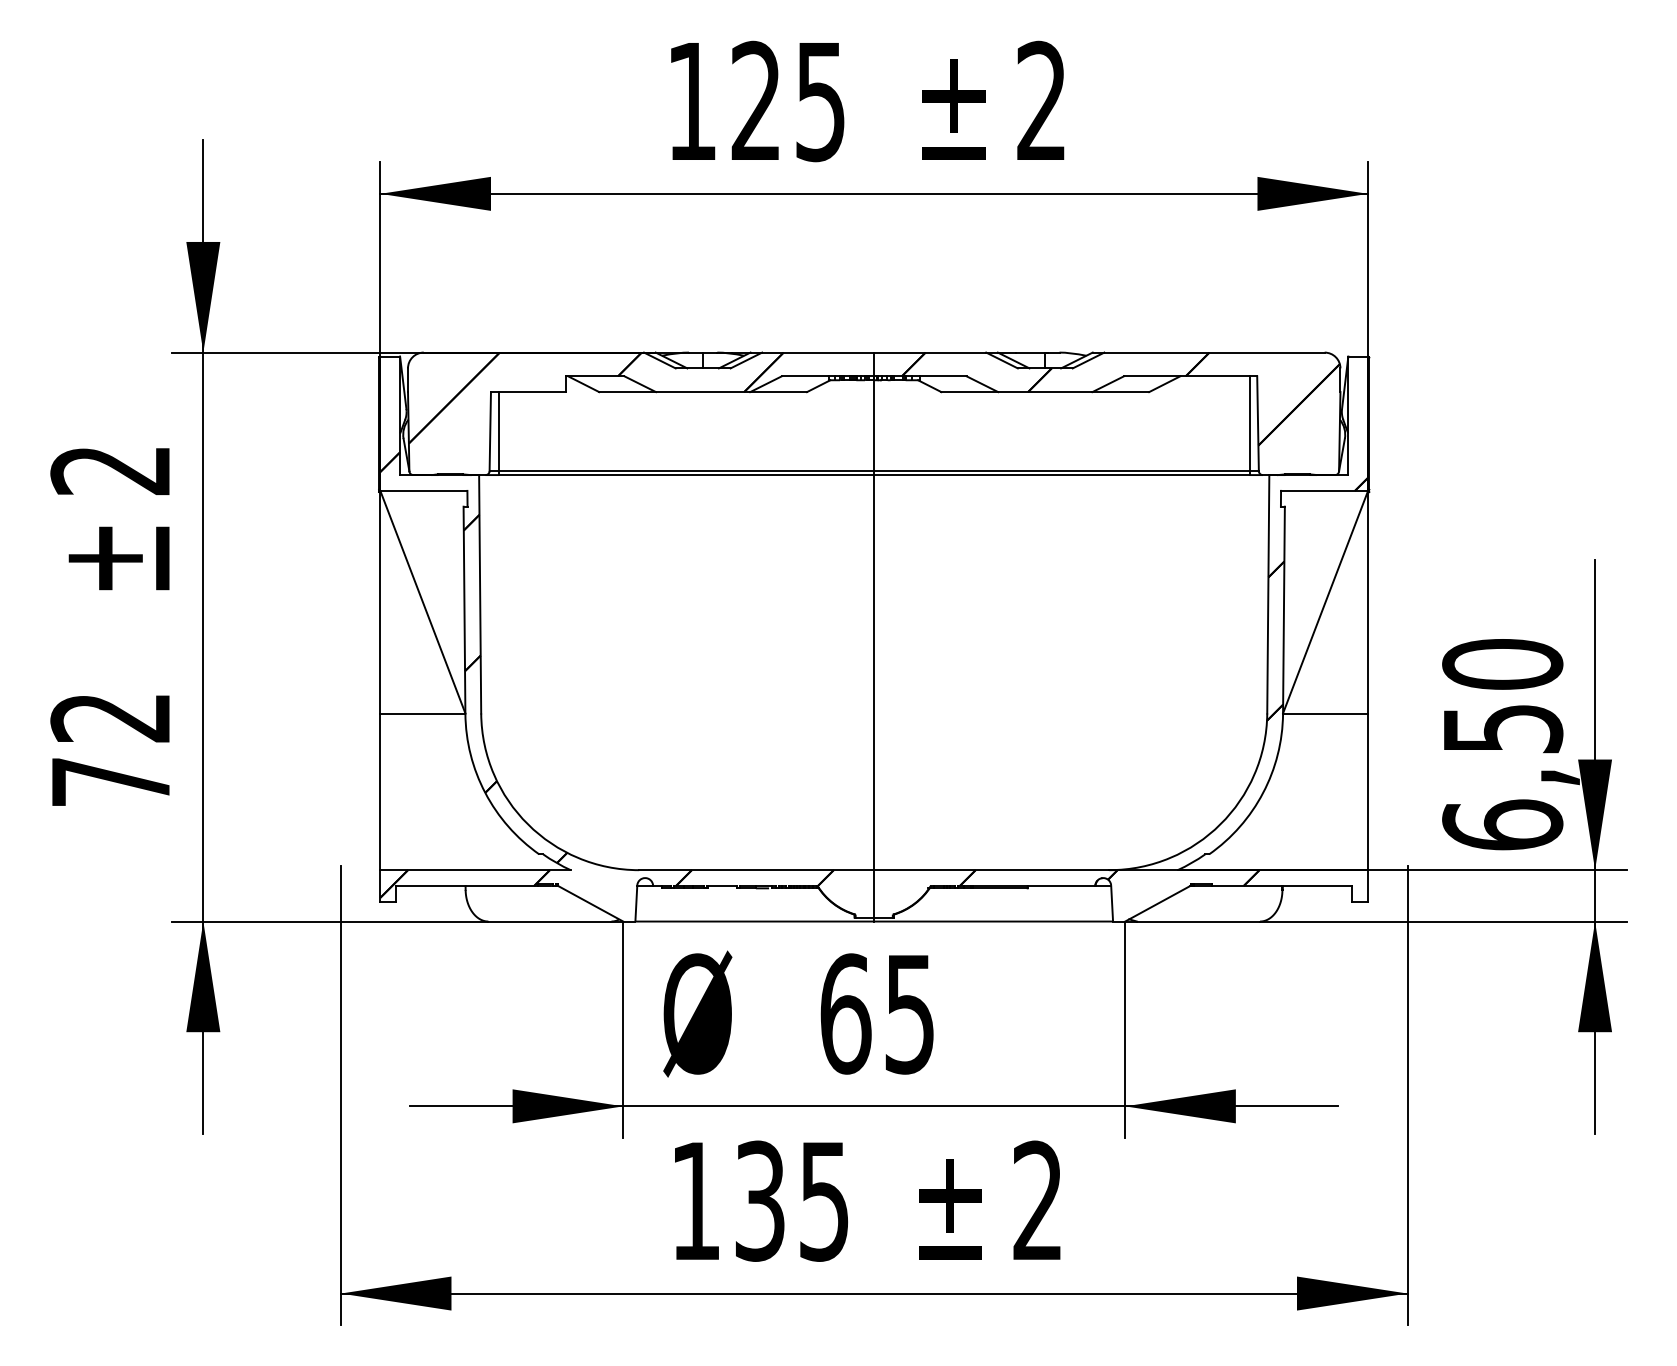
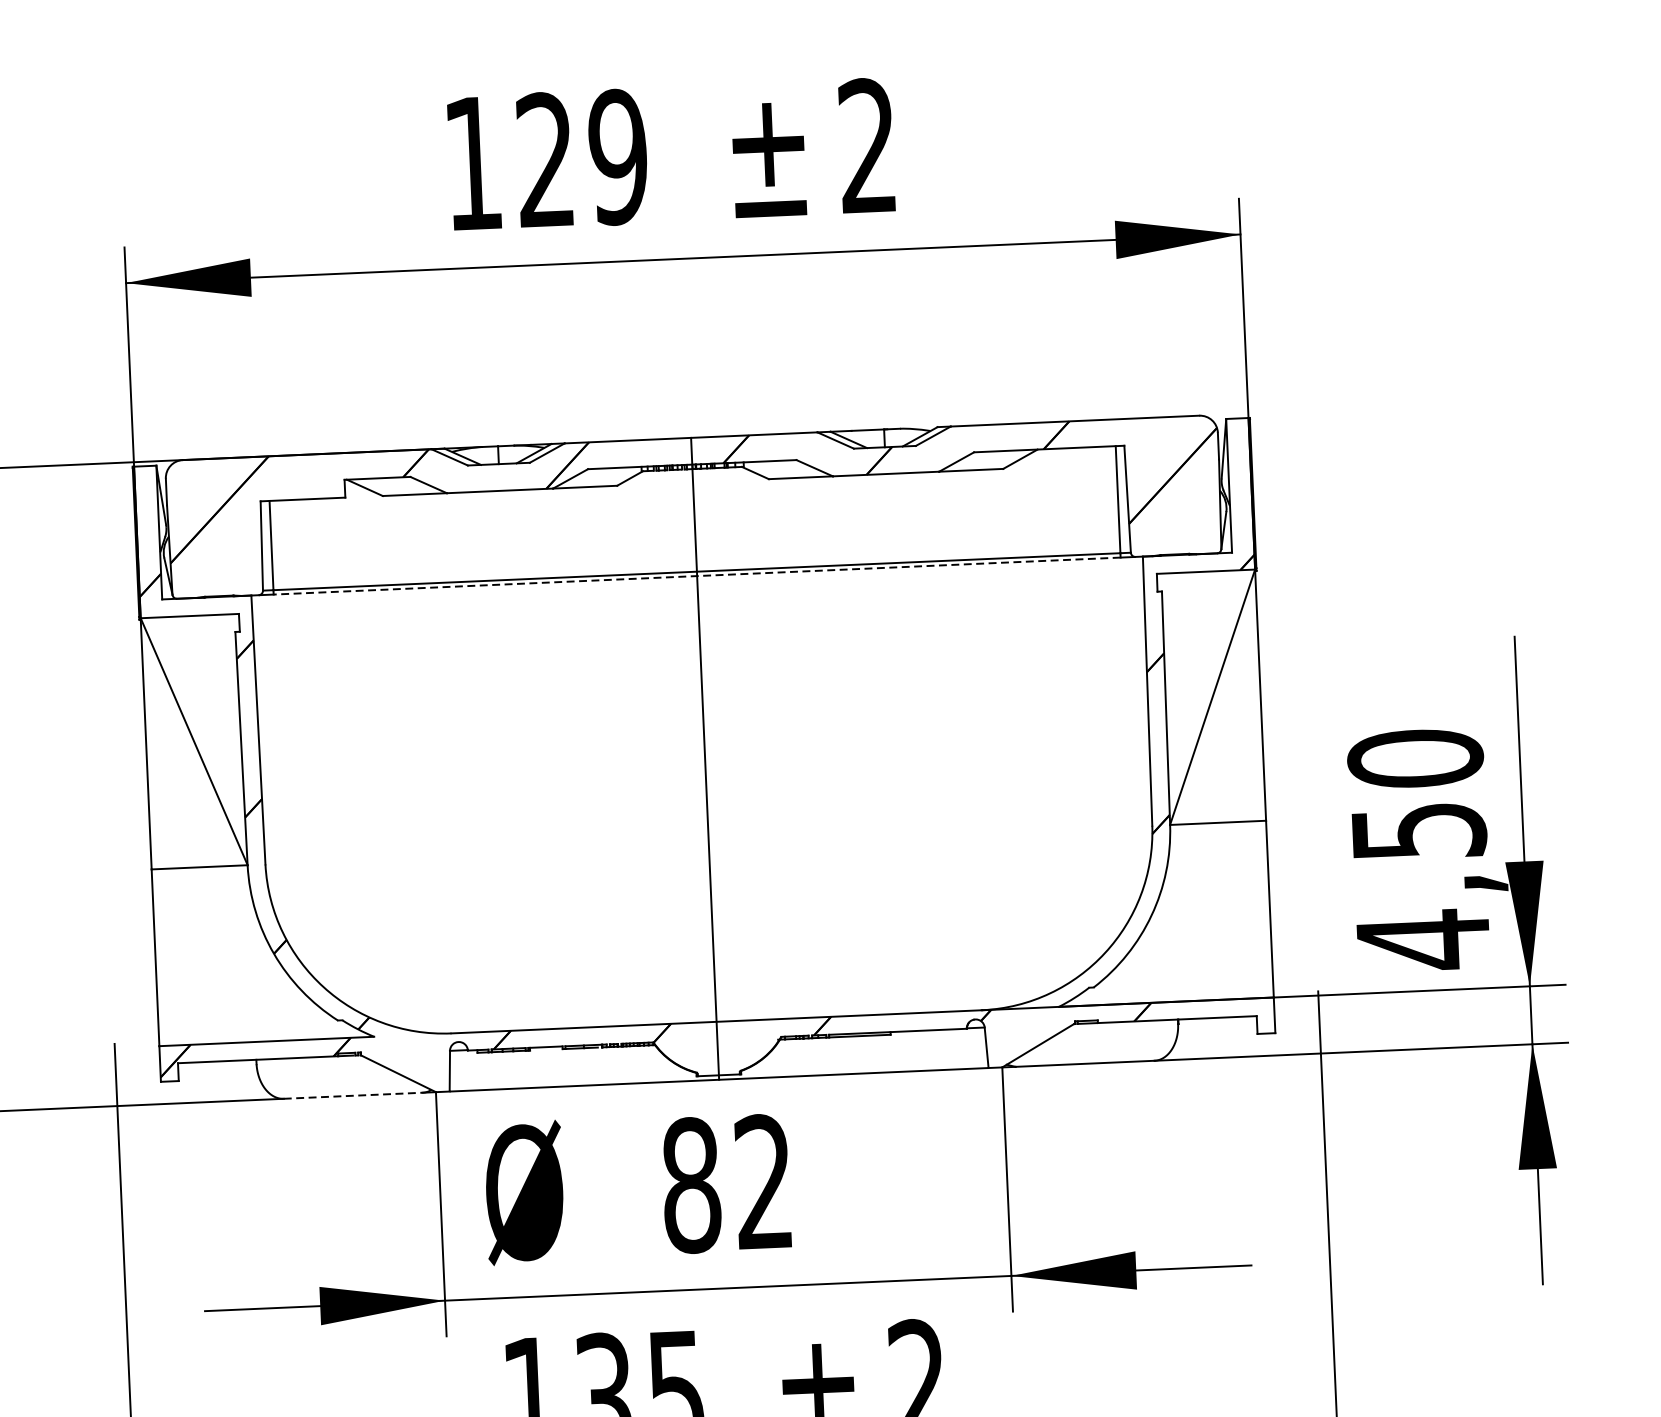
text: (820, 101) -> (618, 157), 125 -> 129
line: (873, 475) -> (696, 576), solid -> dashed
text: (1502, 825) -> (1423, 940), 6,50 -> 4,50
line: (549, 921) -> (352, 1095), solid -> dashed
text: (876, 1013) -> (726, 1183), 65 -> 82

